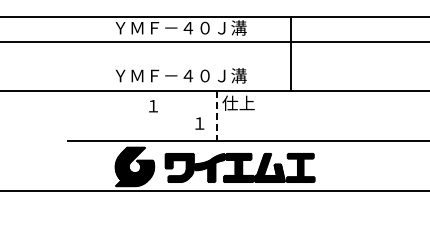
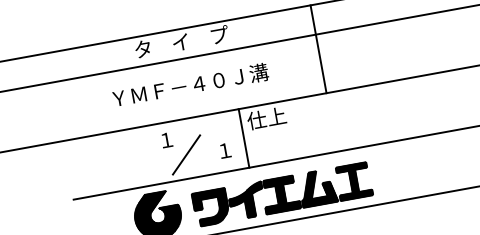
text: (180, 27) -> (181, 41), ＹＭＦ－４０Ｊ溝 -> タ    イ    プ
text: (180, 75) -> (189, 85), moved
line: (216, 116) -> (243, 138), dashed -> solid
line: (167, 121) -> (186, 155), added

